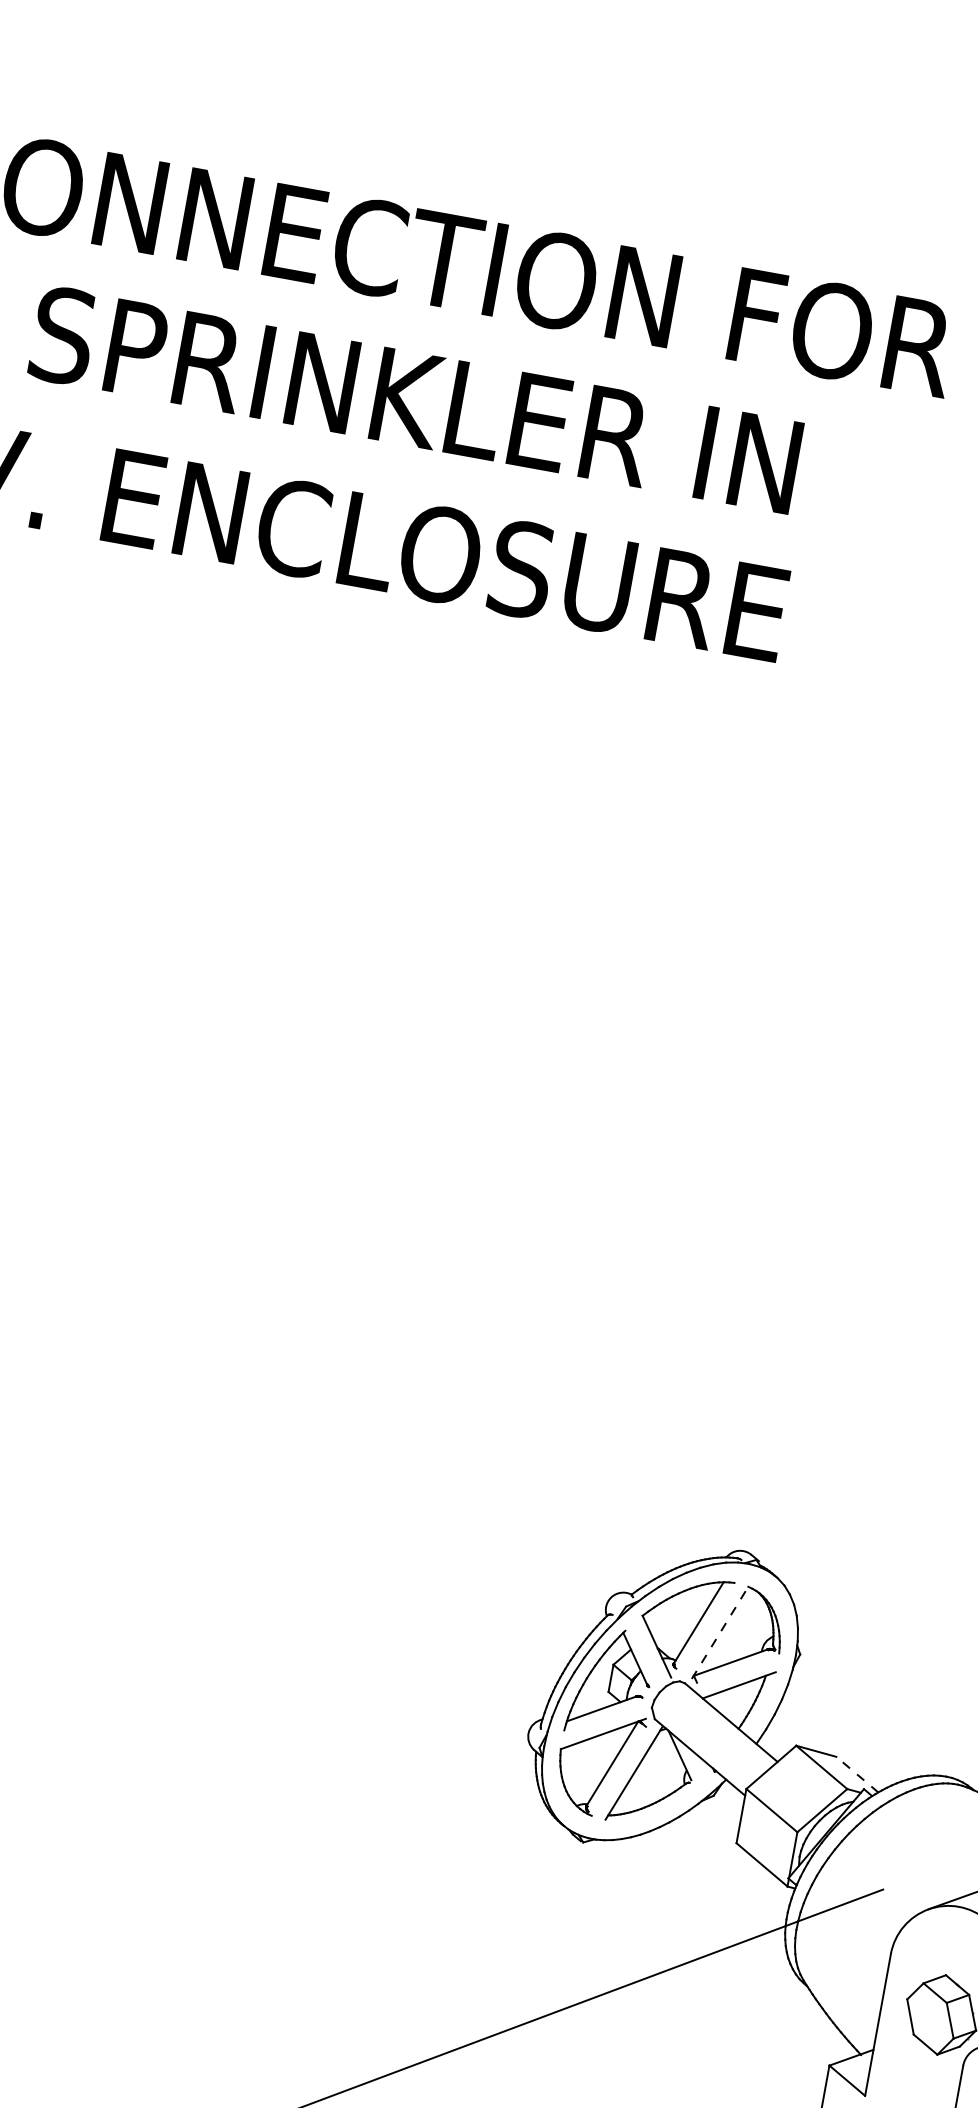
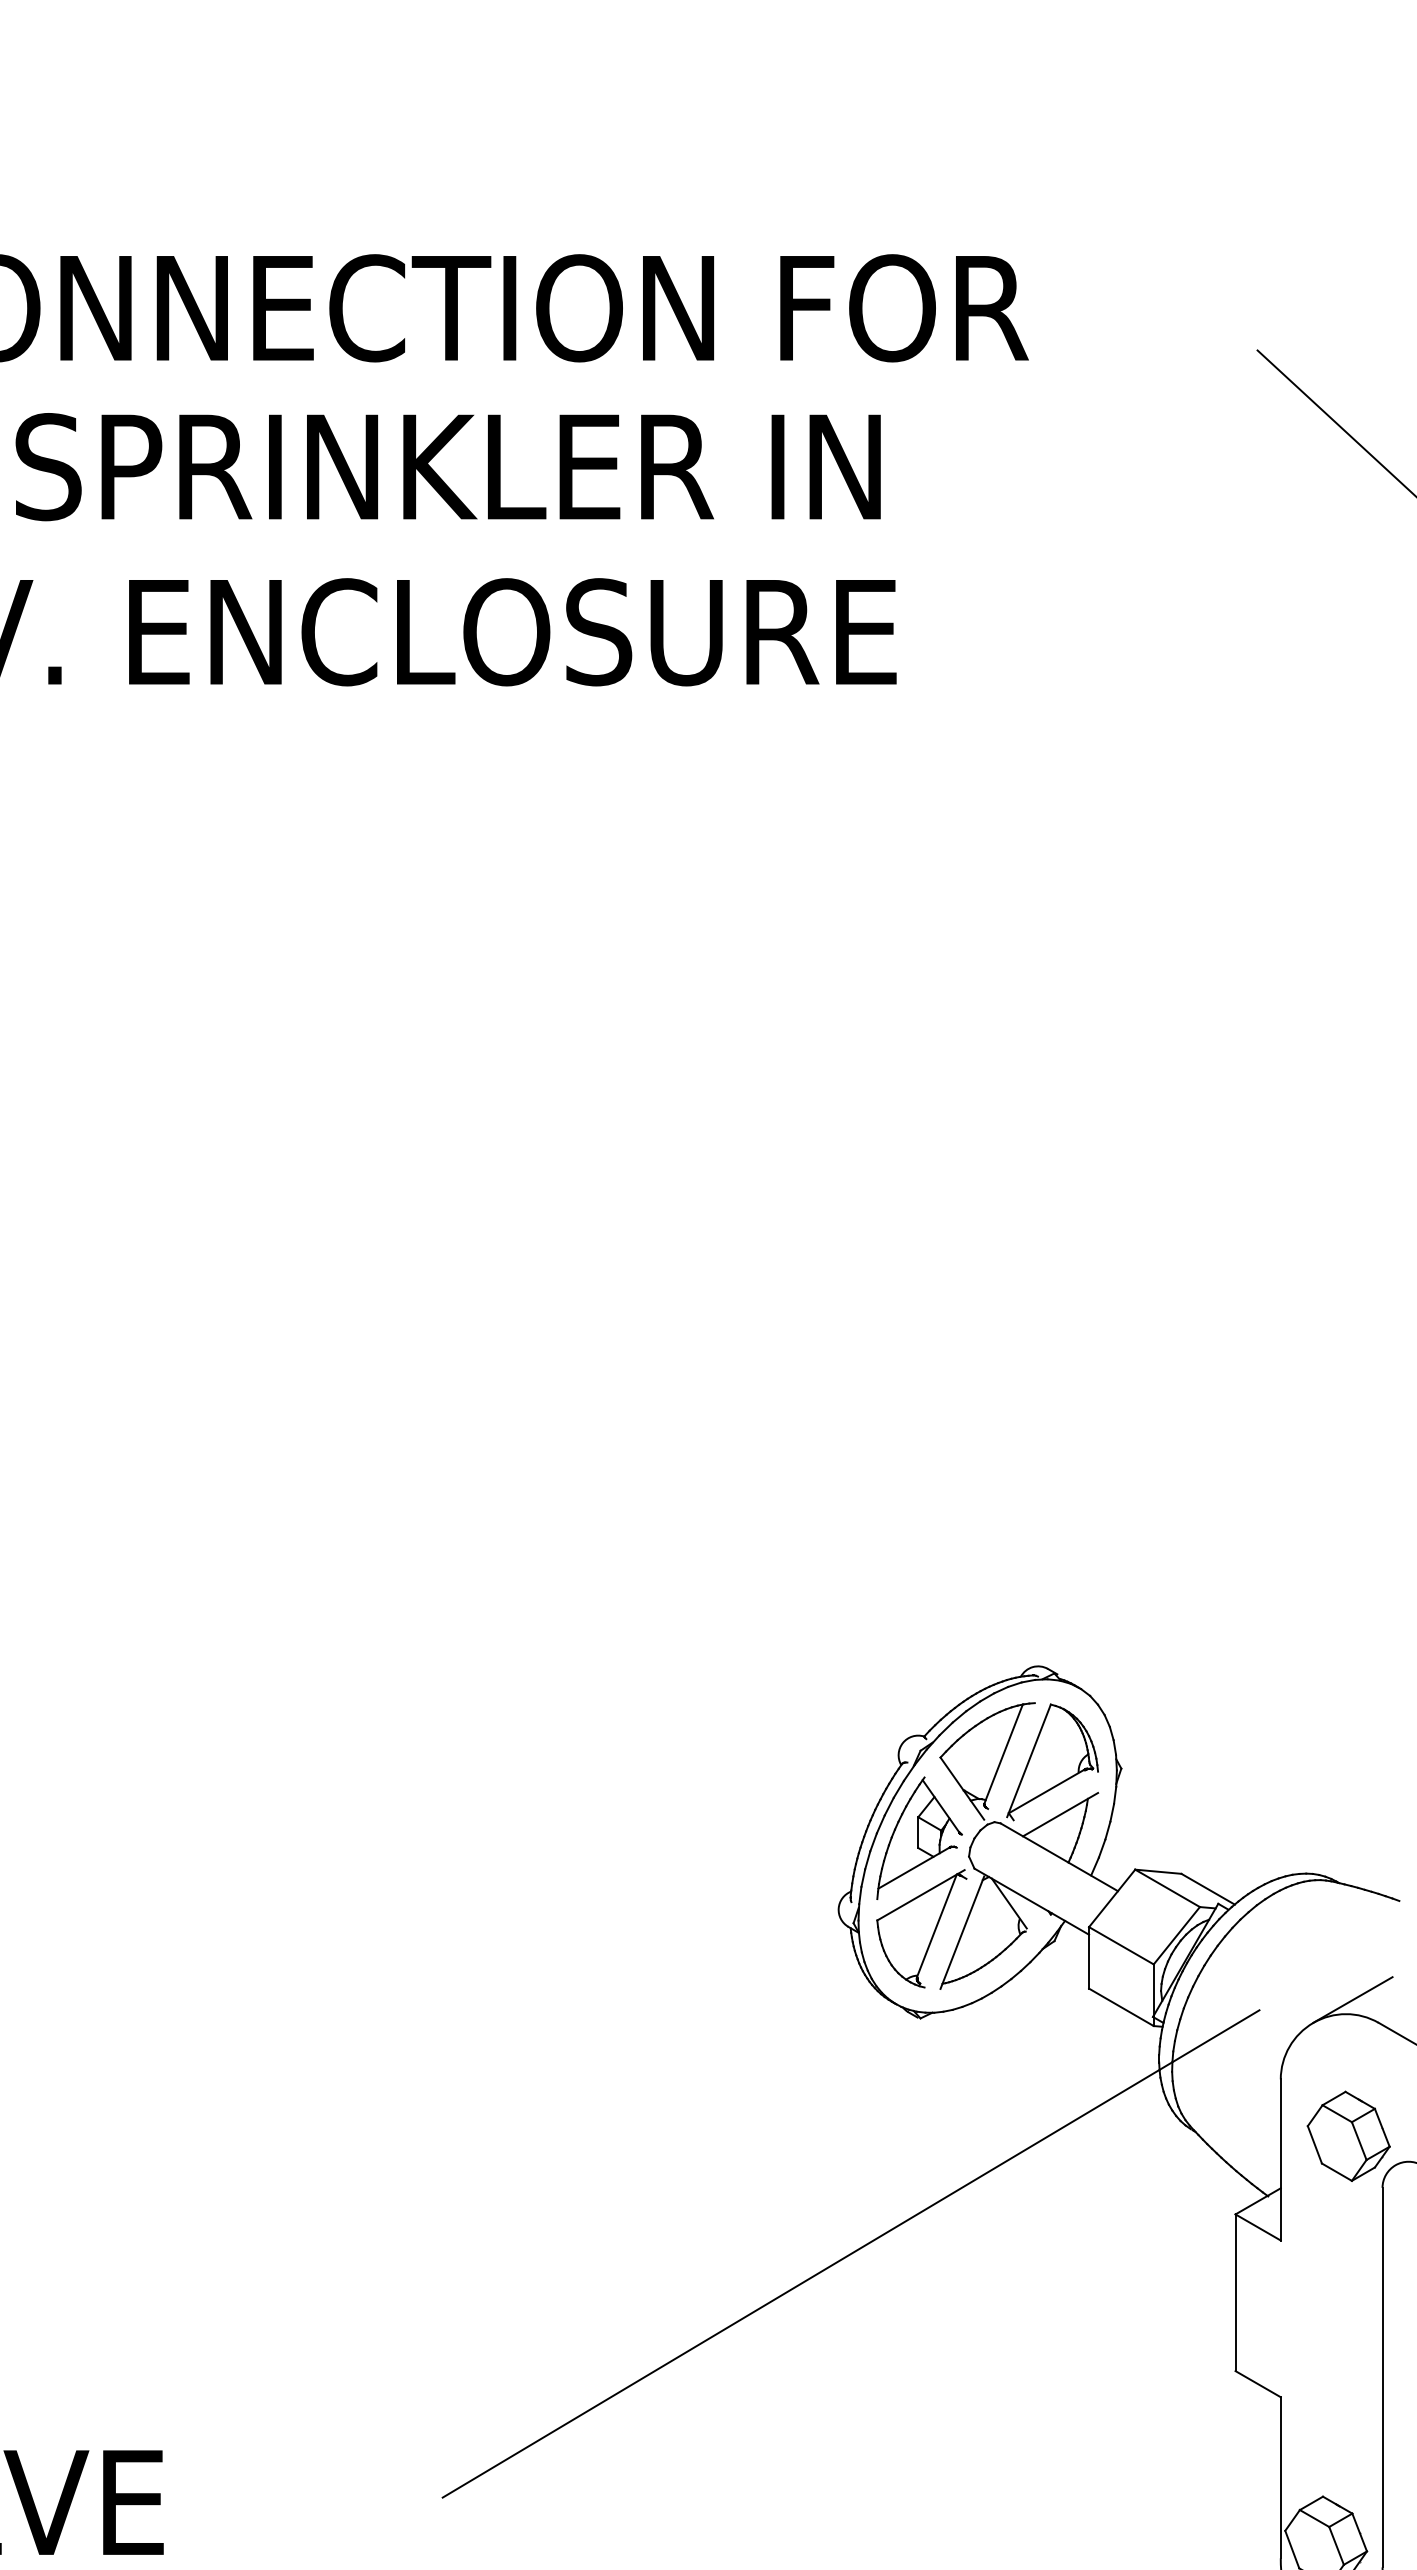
line: (720, 1632) -> (1029, 1760), dashed -> solid
line: (857, 1774) -> (1208, 1889), dashed -> solid

